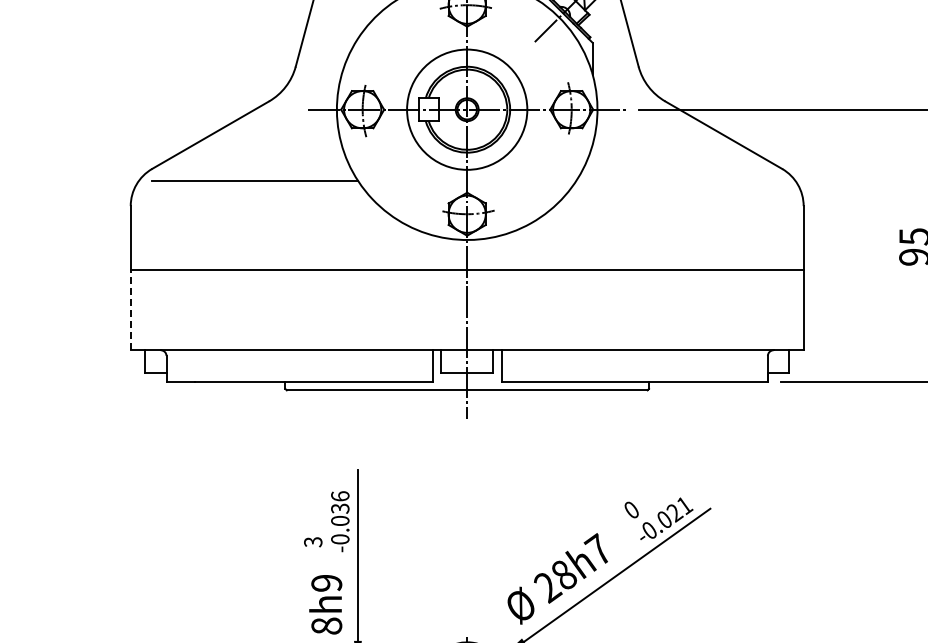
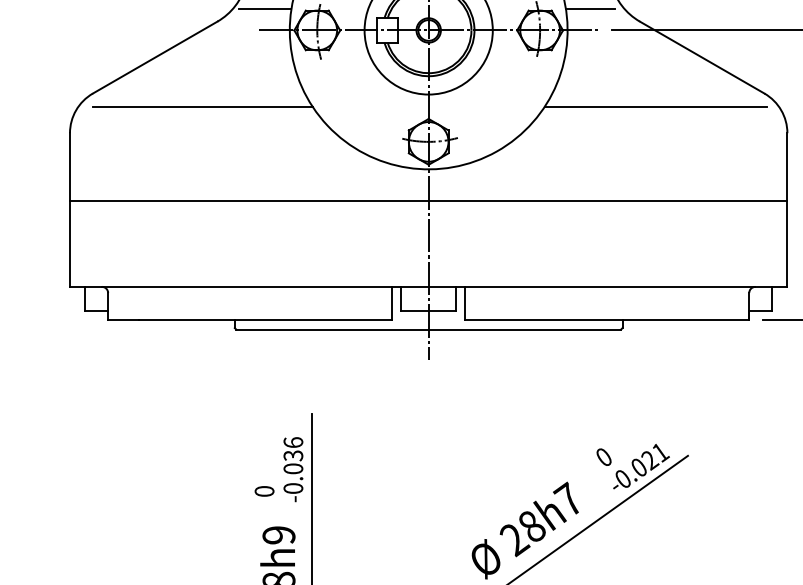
line: (313, 89) -> (264, 8), added
line: (618, 89) -> (589, 8), added
line: (680, 181) -> (656, 106), added
line: (130, 309) -> (69, 243), dashed -> solid
text: (313, 542) -> (264, 491), 3 -> 0

